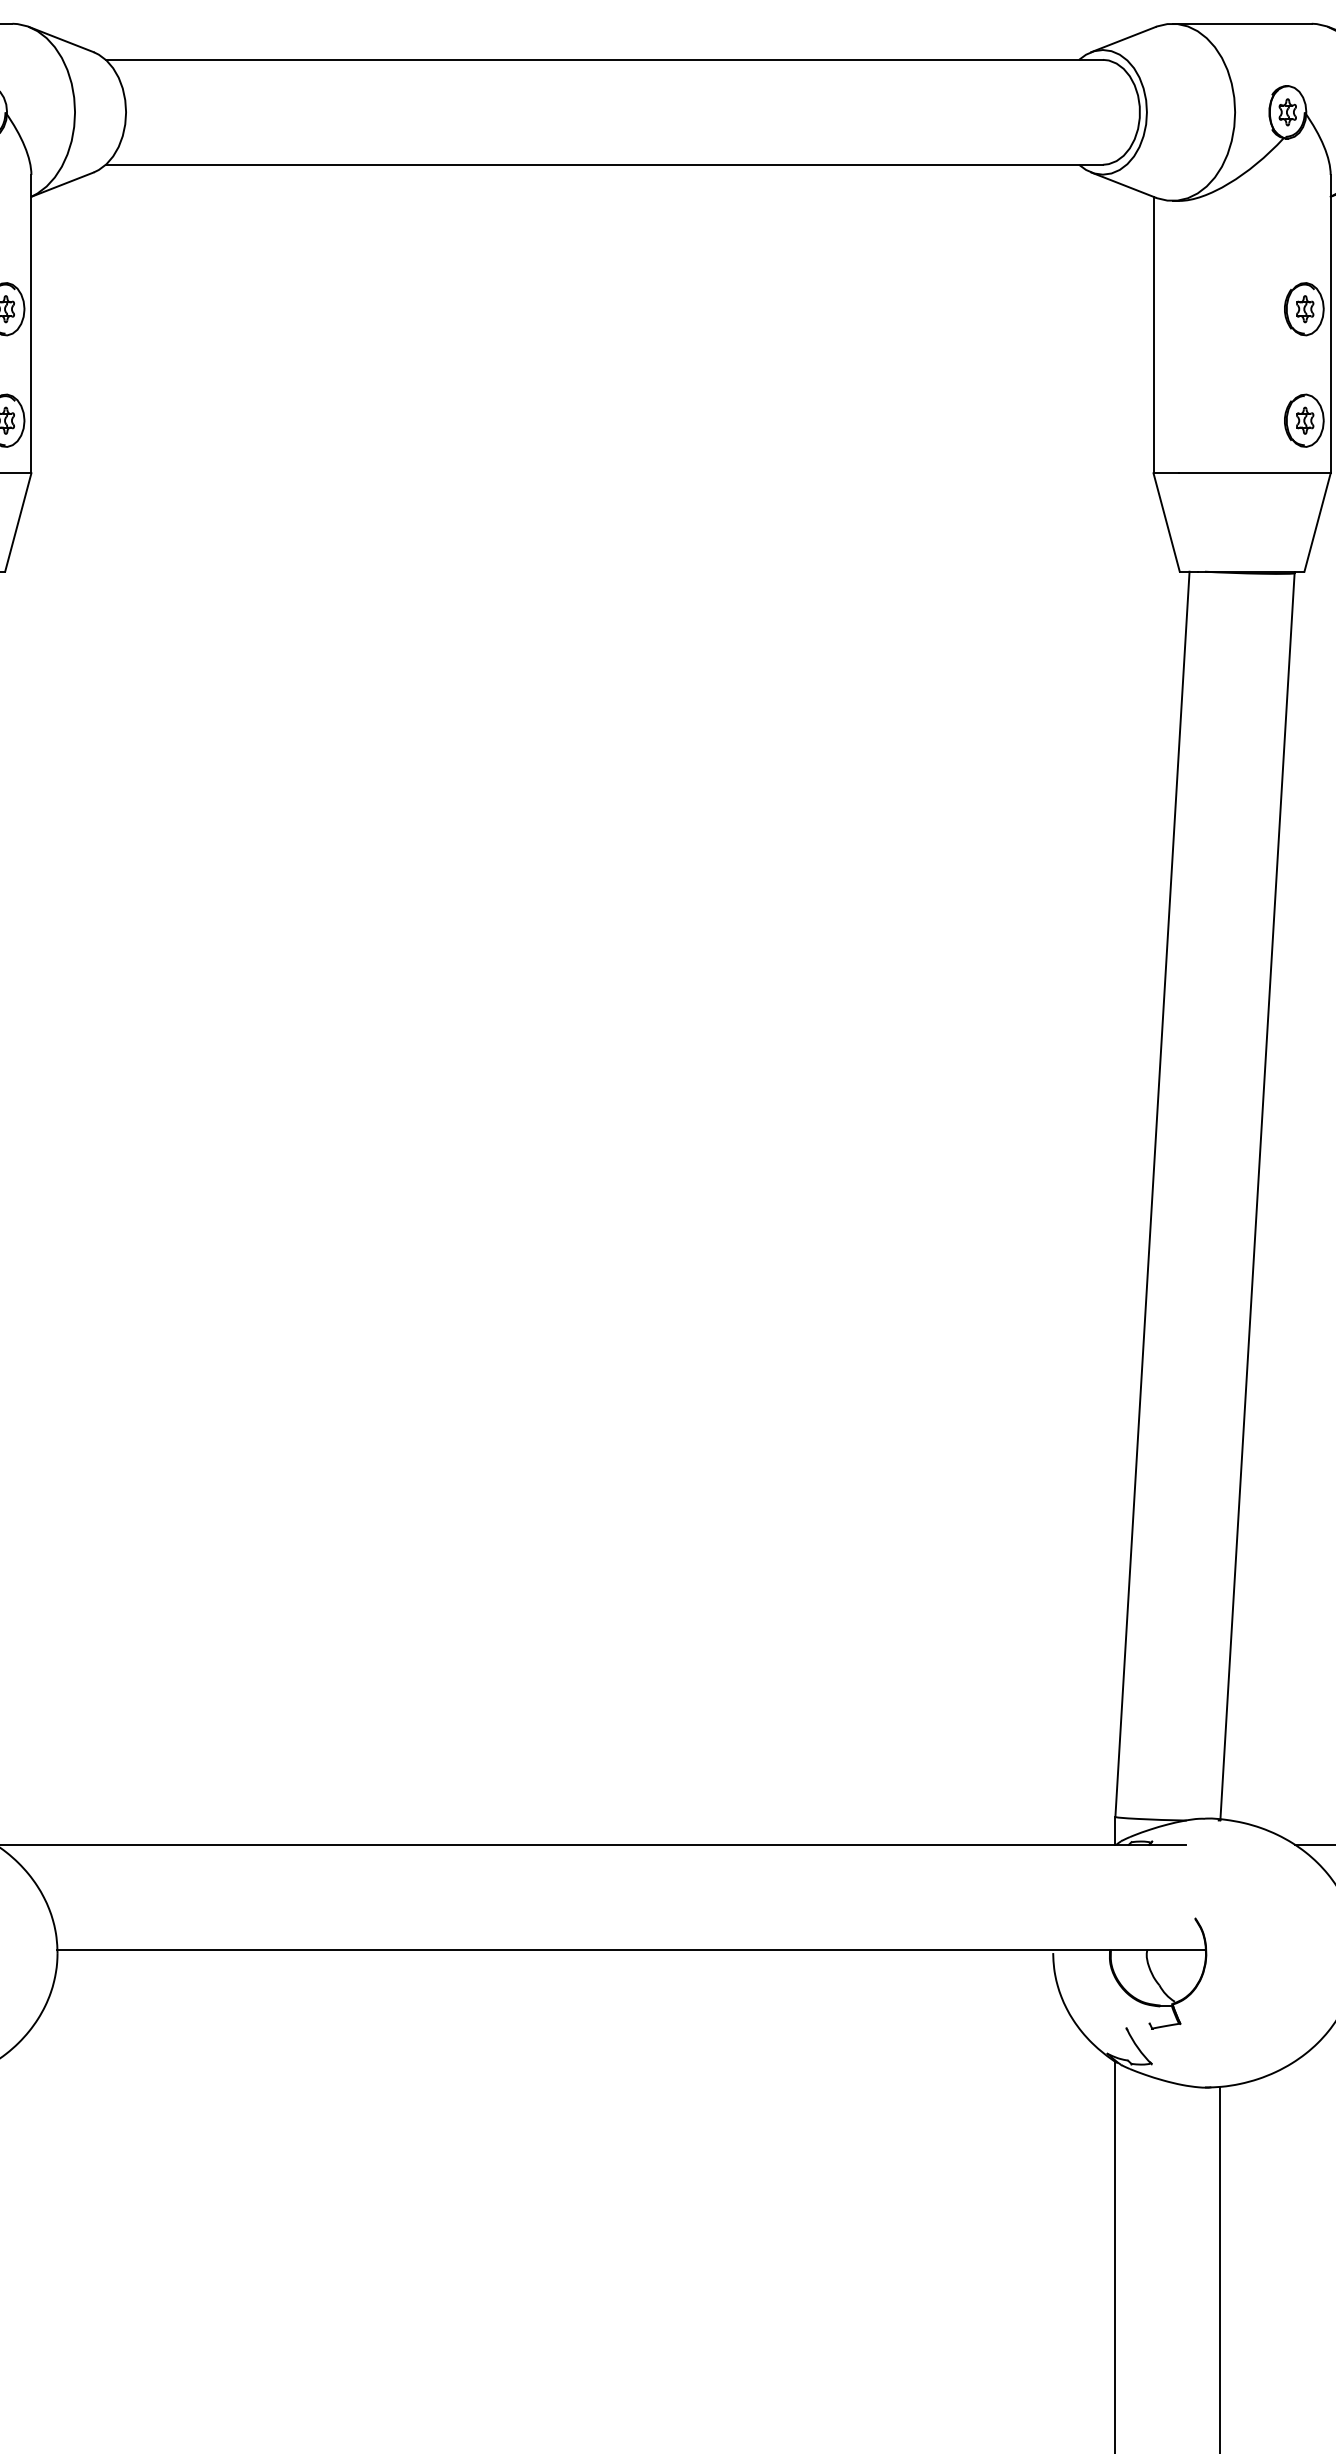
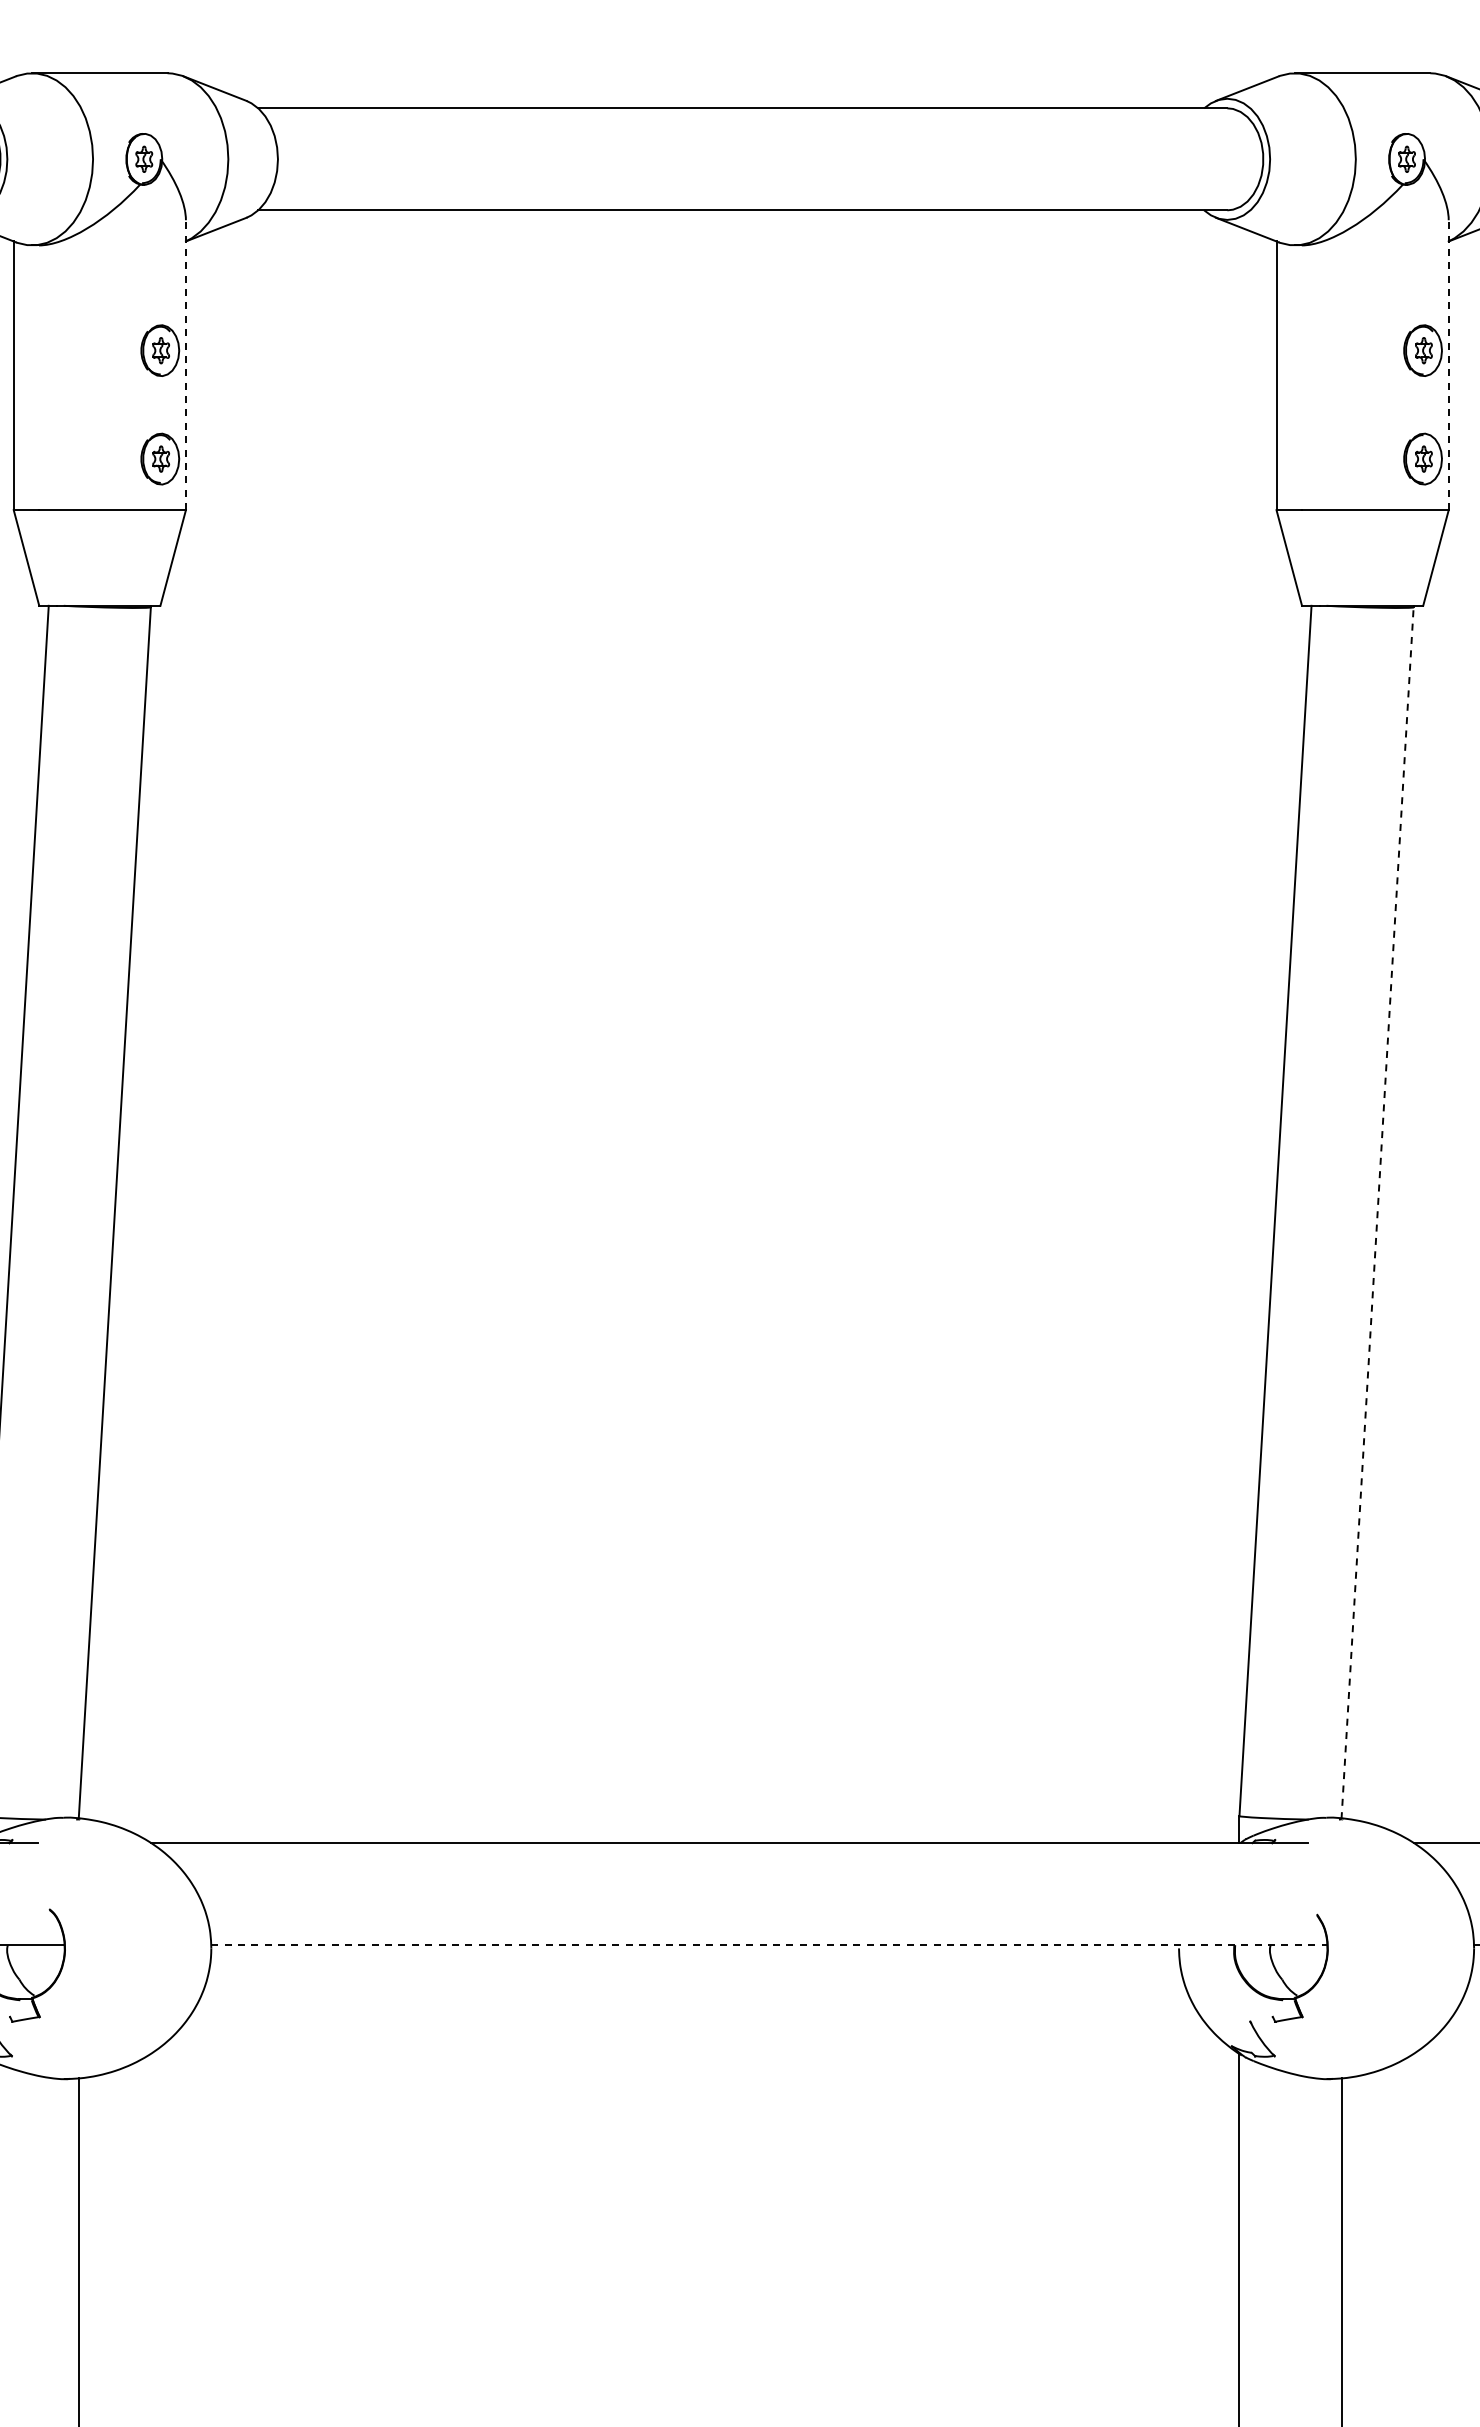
line: (30, 324) -> (185, 365), solid -> dashed
line: (1330, 324) -> (1448, 365), solid -> dashed
line: (1257, 1196) -> (1377, 1213), solid -> dashed
line: (631, 1950) -> (769, 1945), solid -> dashed

